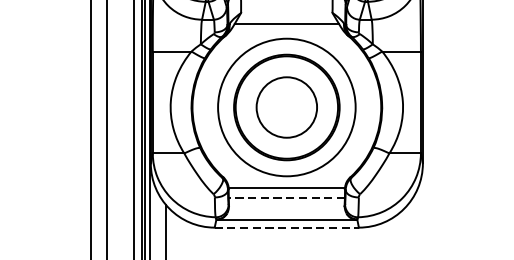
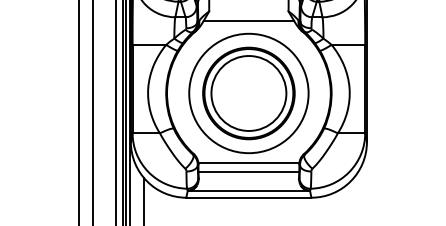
circle: (286, 107) -> (248, 93), size x1.43
line: (286, 198) -> (248, 172), dashed -> solid
line: (286, 227) -> (248, 197), dashed -> solid

